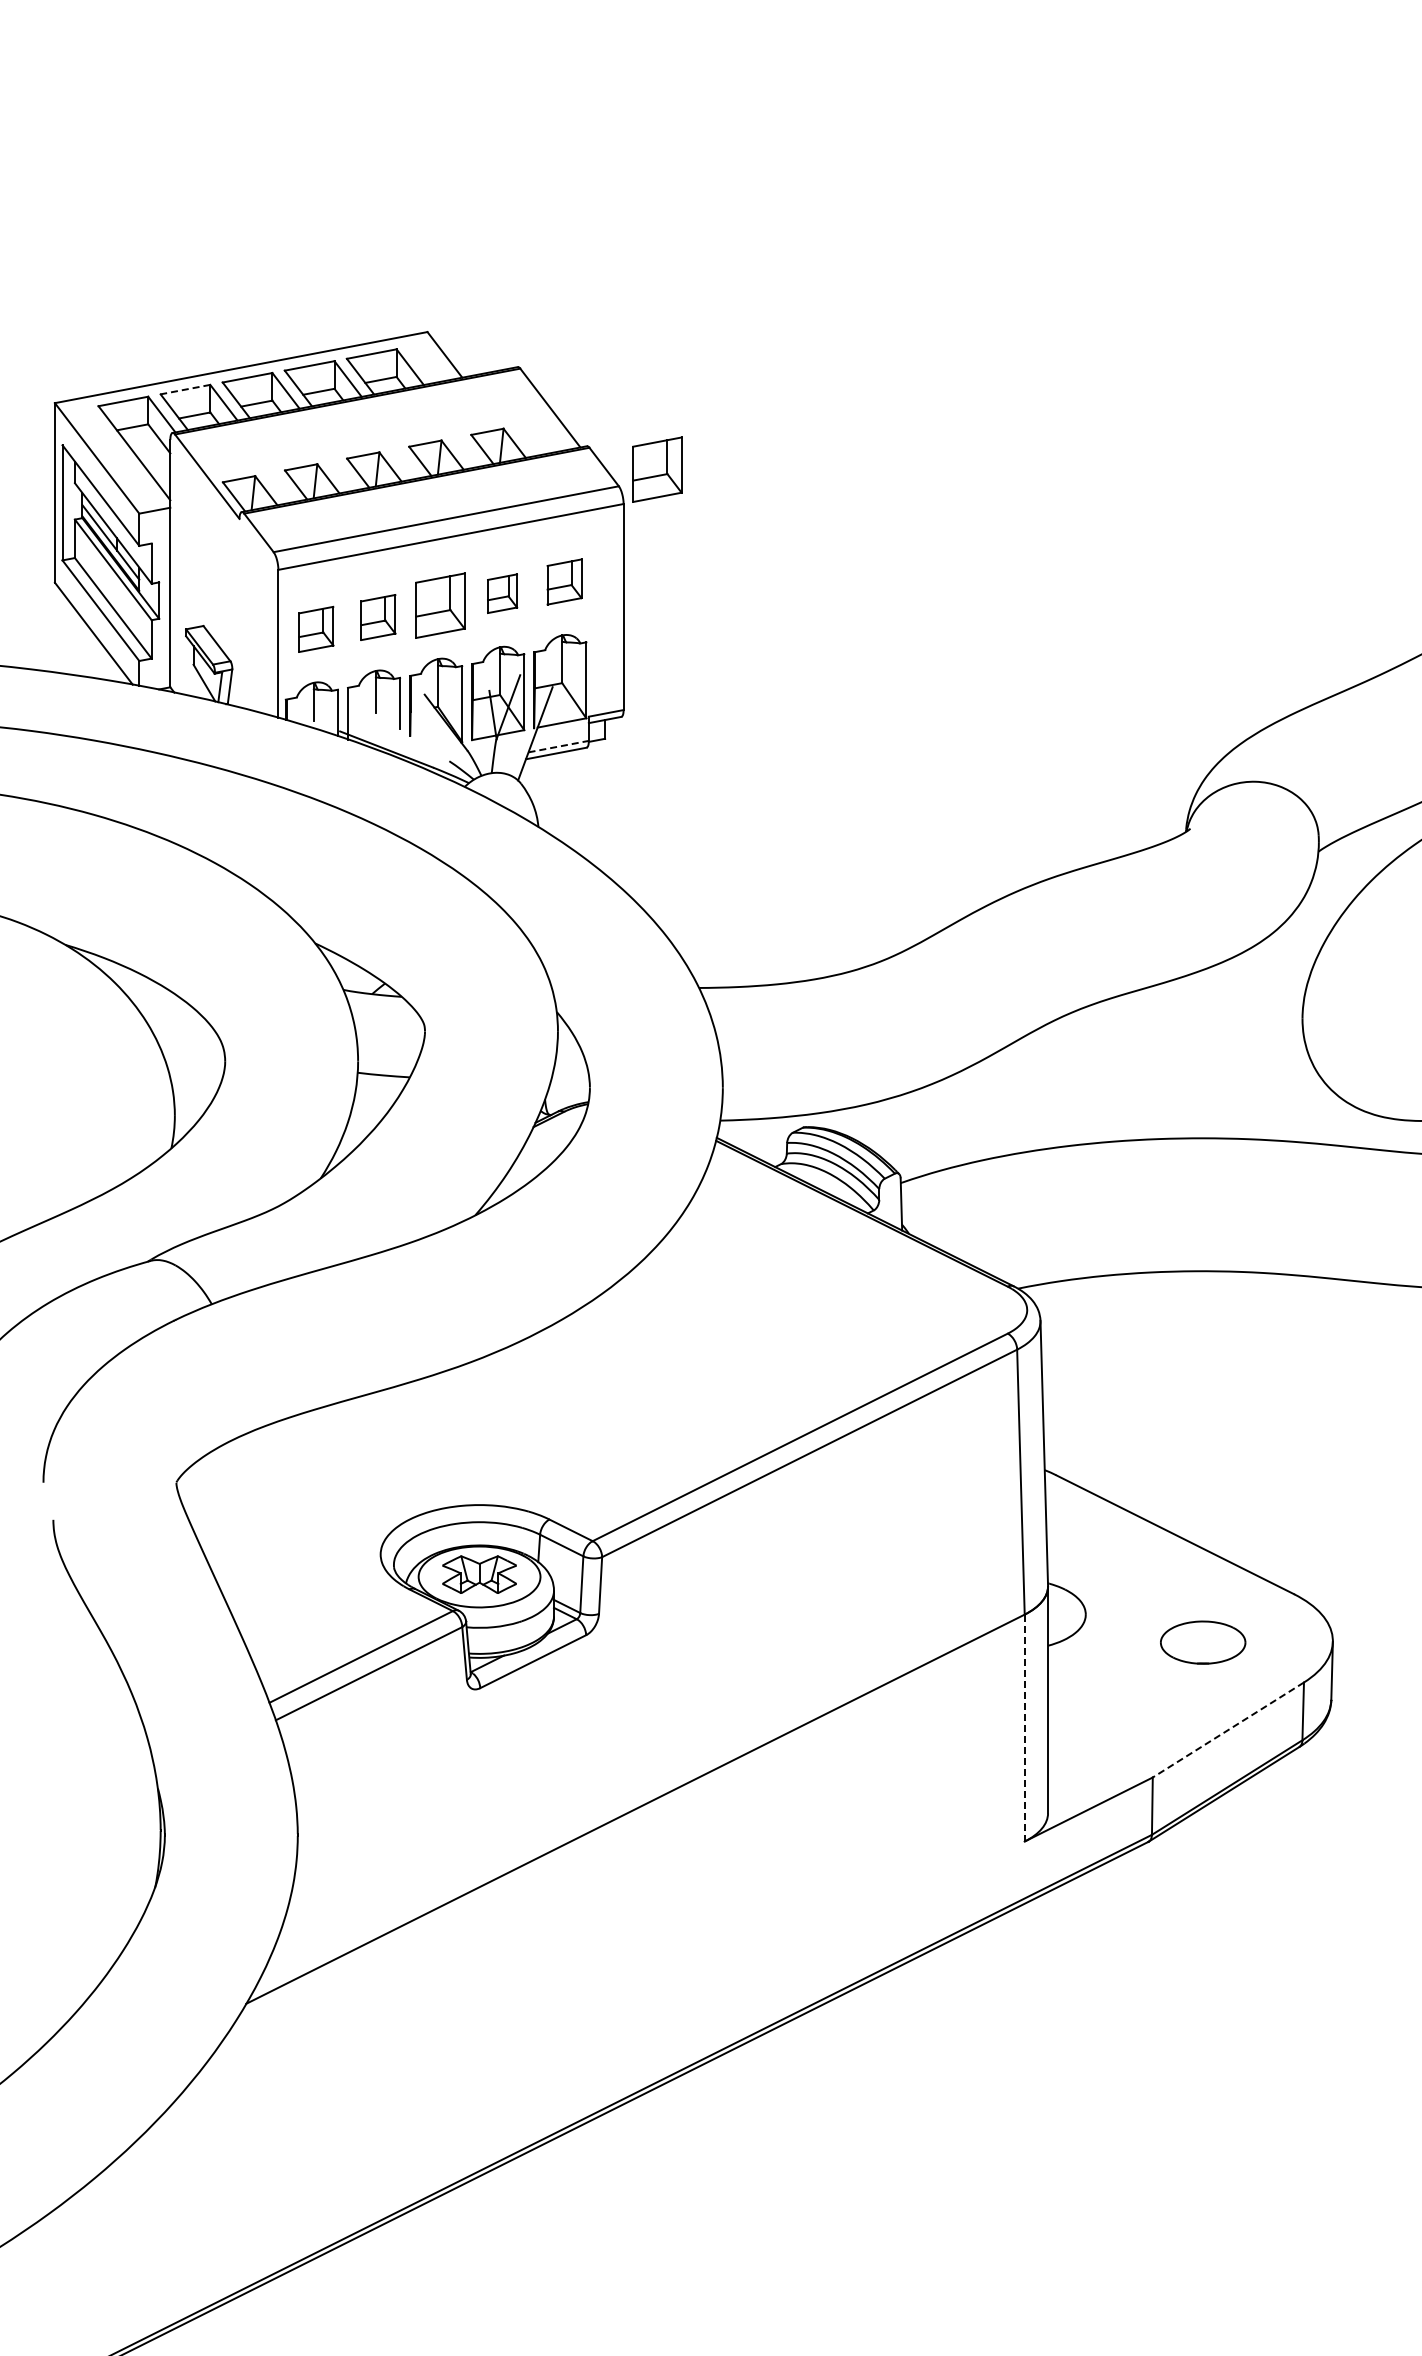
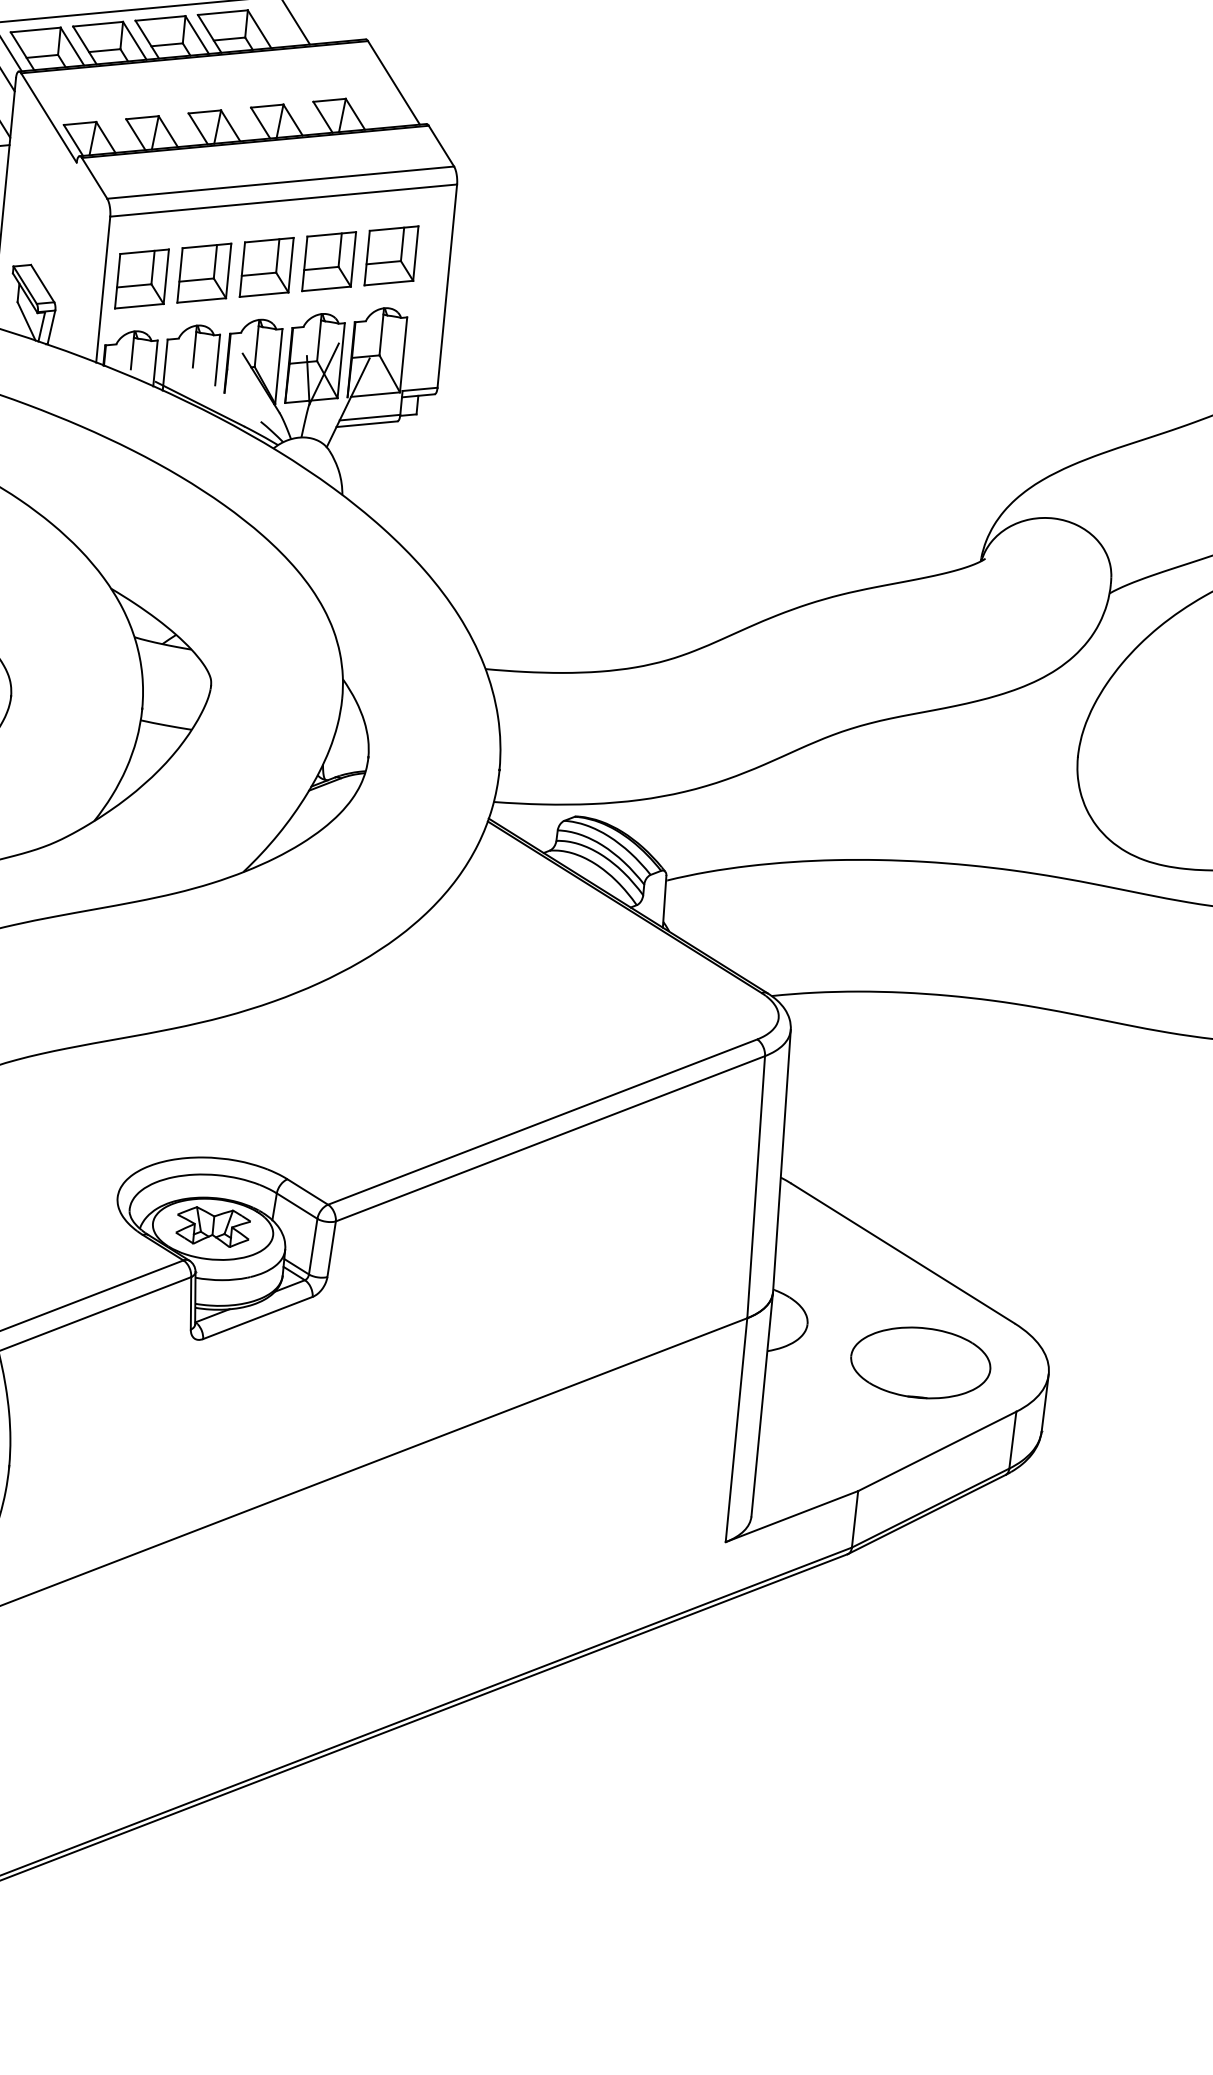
line: (184, 389) -> (34, 29), dashed -> solid
part: (657, 469) -> (493, 153), removed
part: (564, 581) -> (391, 255), size x1.43
part: (502, 593) -> (329, 261), size x1.67
part: (378, 617) -> (204, 273), size x1.43
part: (316, 629) -> (142, 279), size x1.43
line: (558, 746) -> (369, 417), dashed -> solid
part: (1202, 1642) -> (920, 1362), size x1.67
line: (1024, 1728) -> (736, 1430), dashed -> solid
line: (1227, 1730) -> (936, 1451), dashed -> solid

